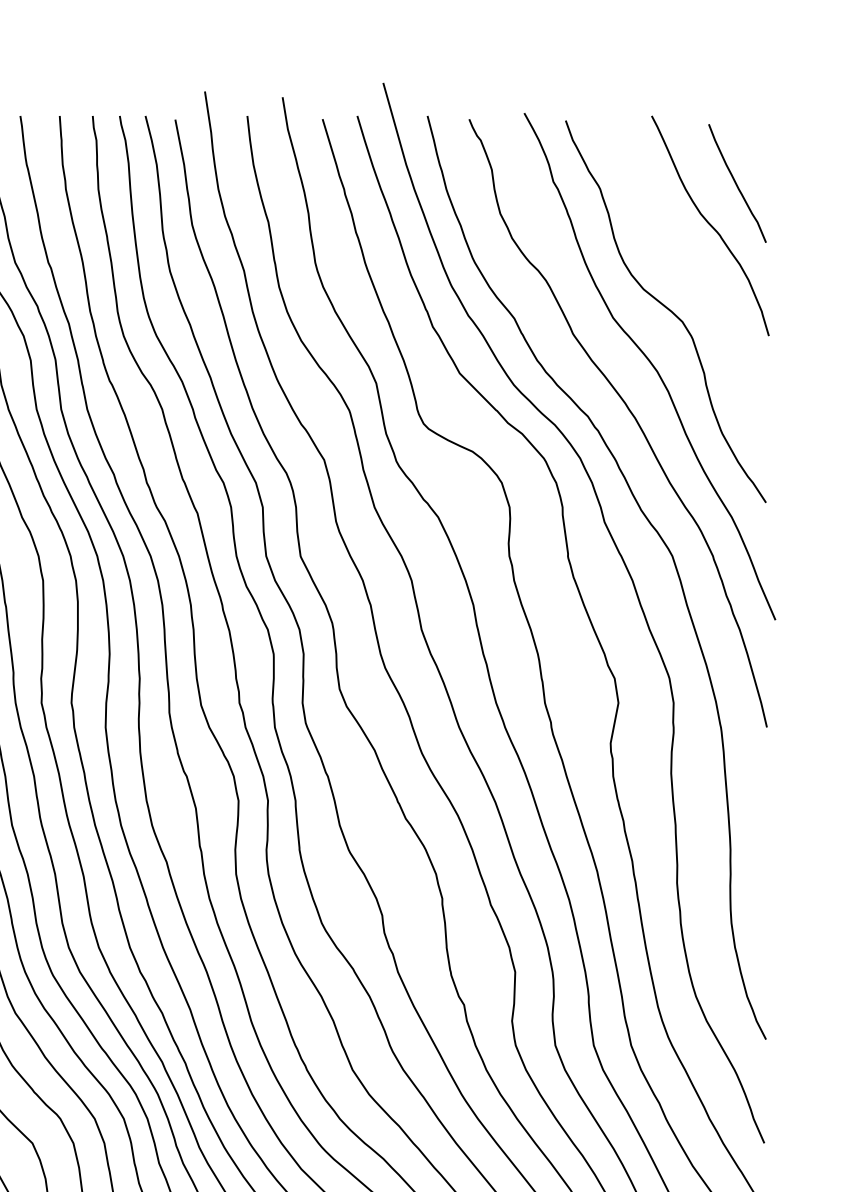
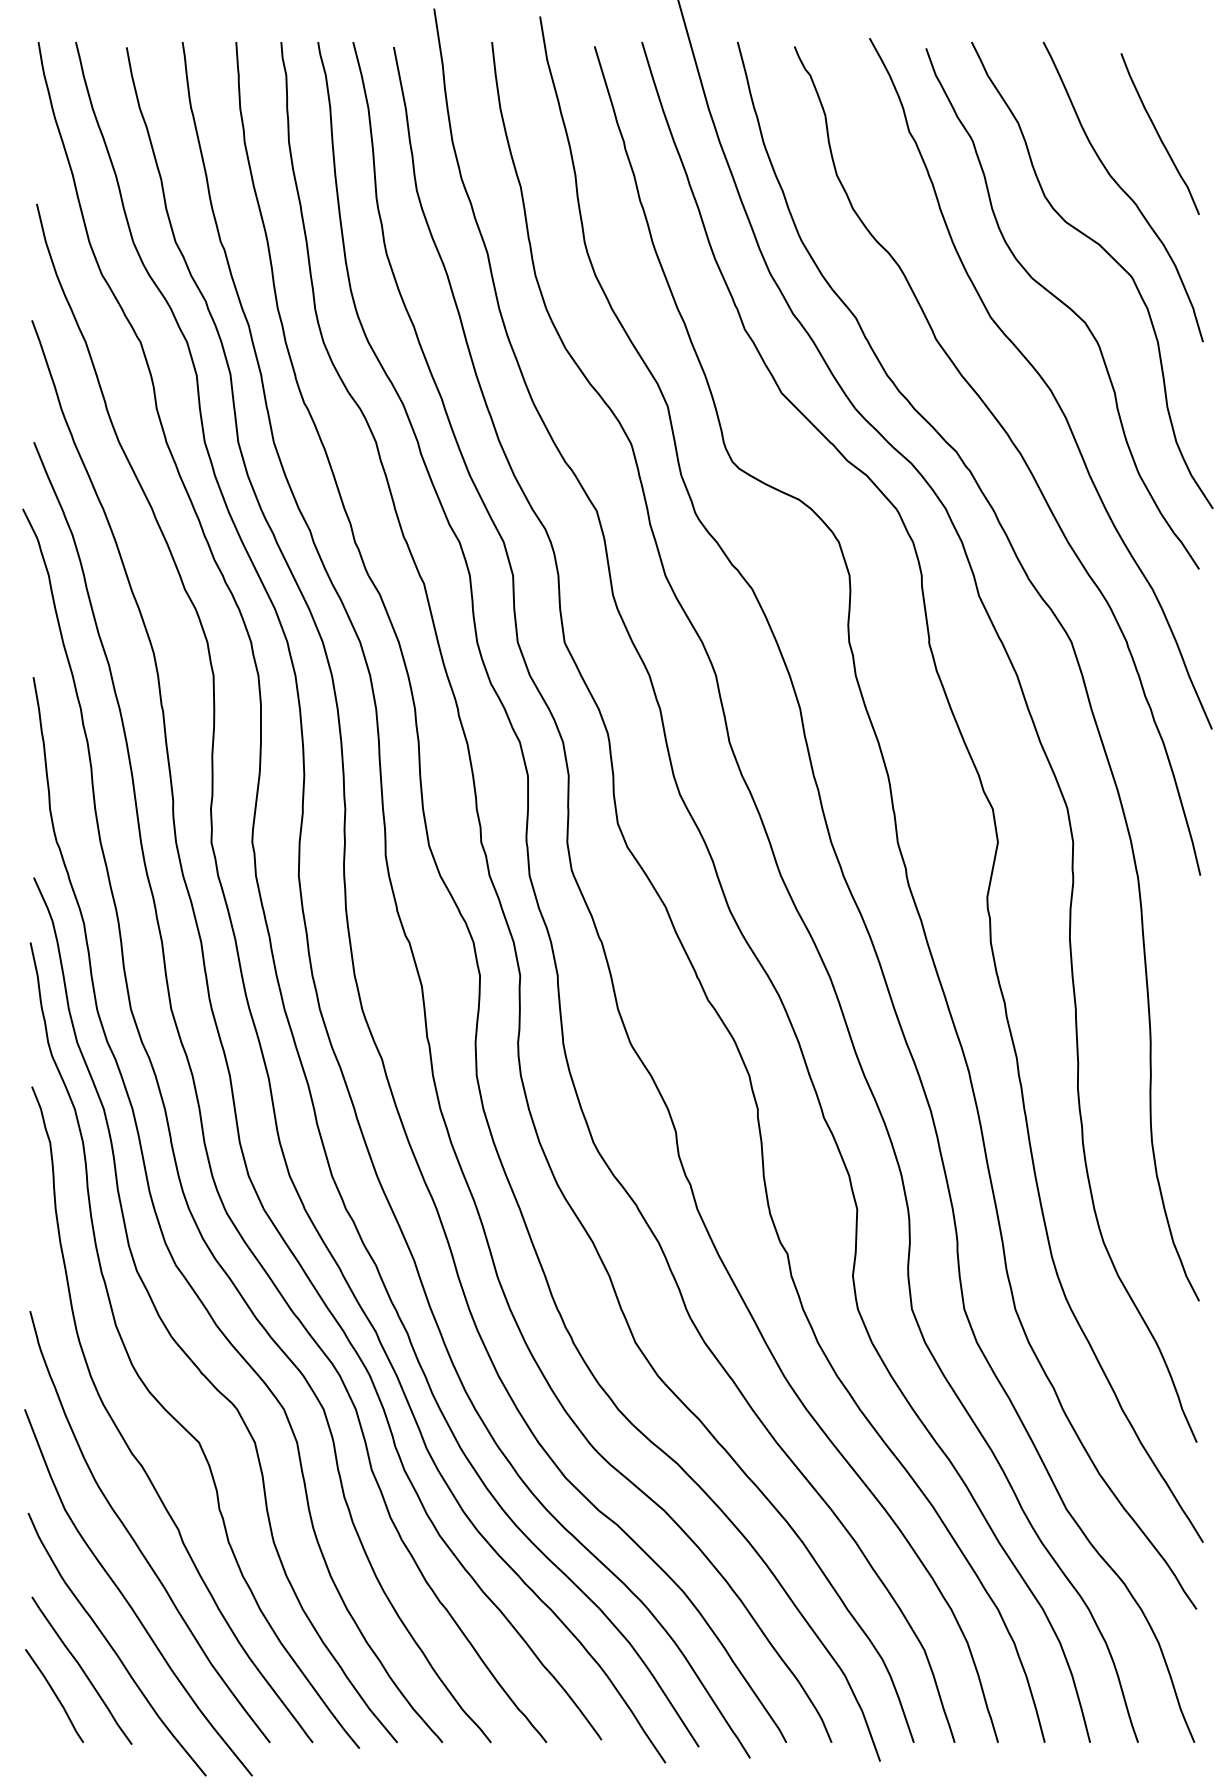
curve: (701, 274) -> (1110, 257), added

